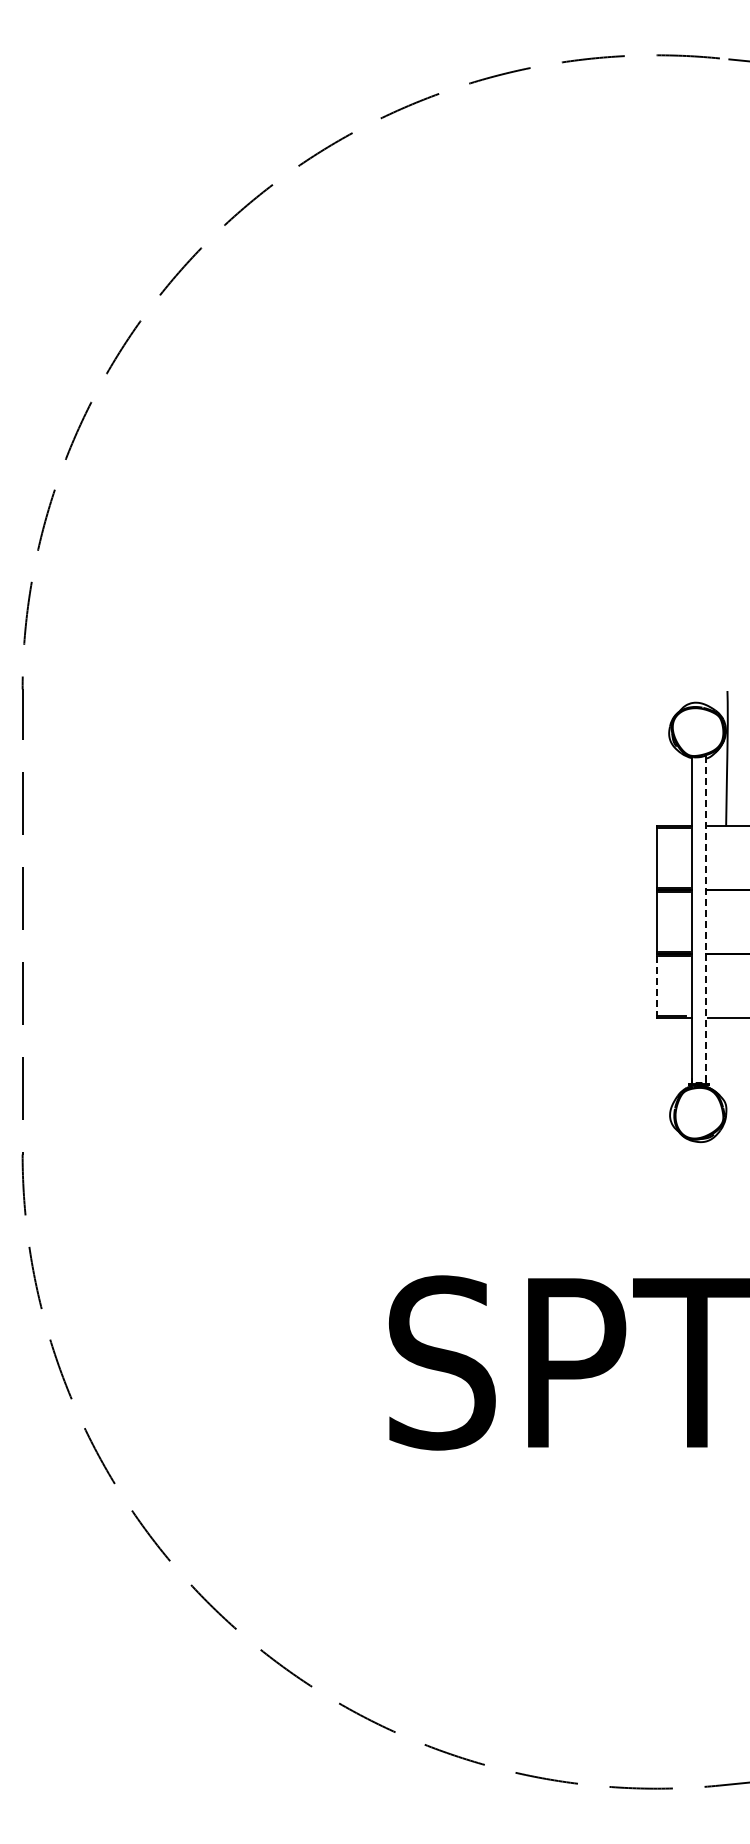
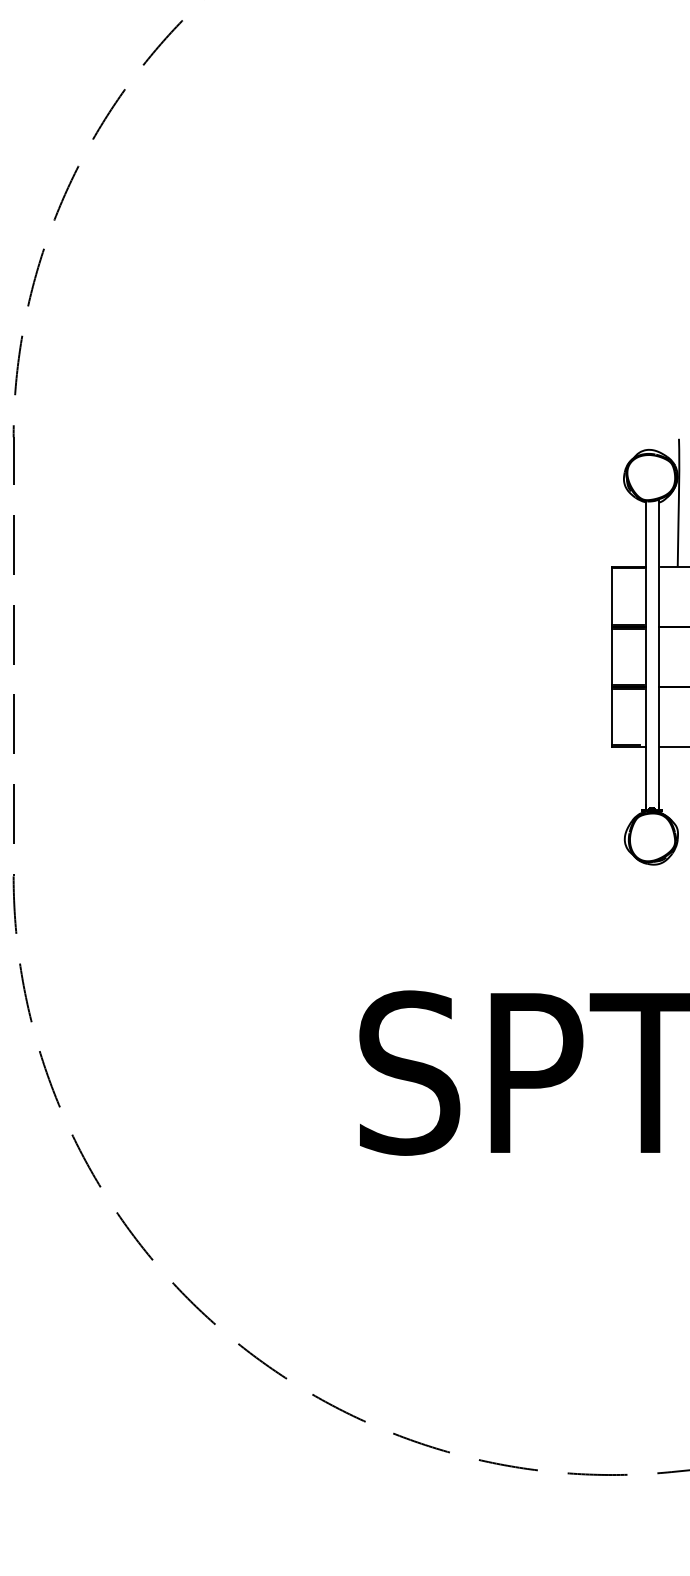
line: (706, 920) -> (659, 655), dashed -> solid
line: (656, 986) -> (612, 717), dashed -> solid

